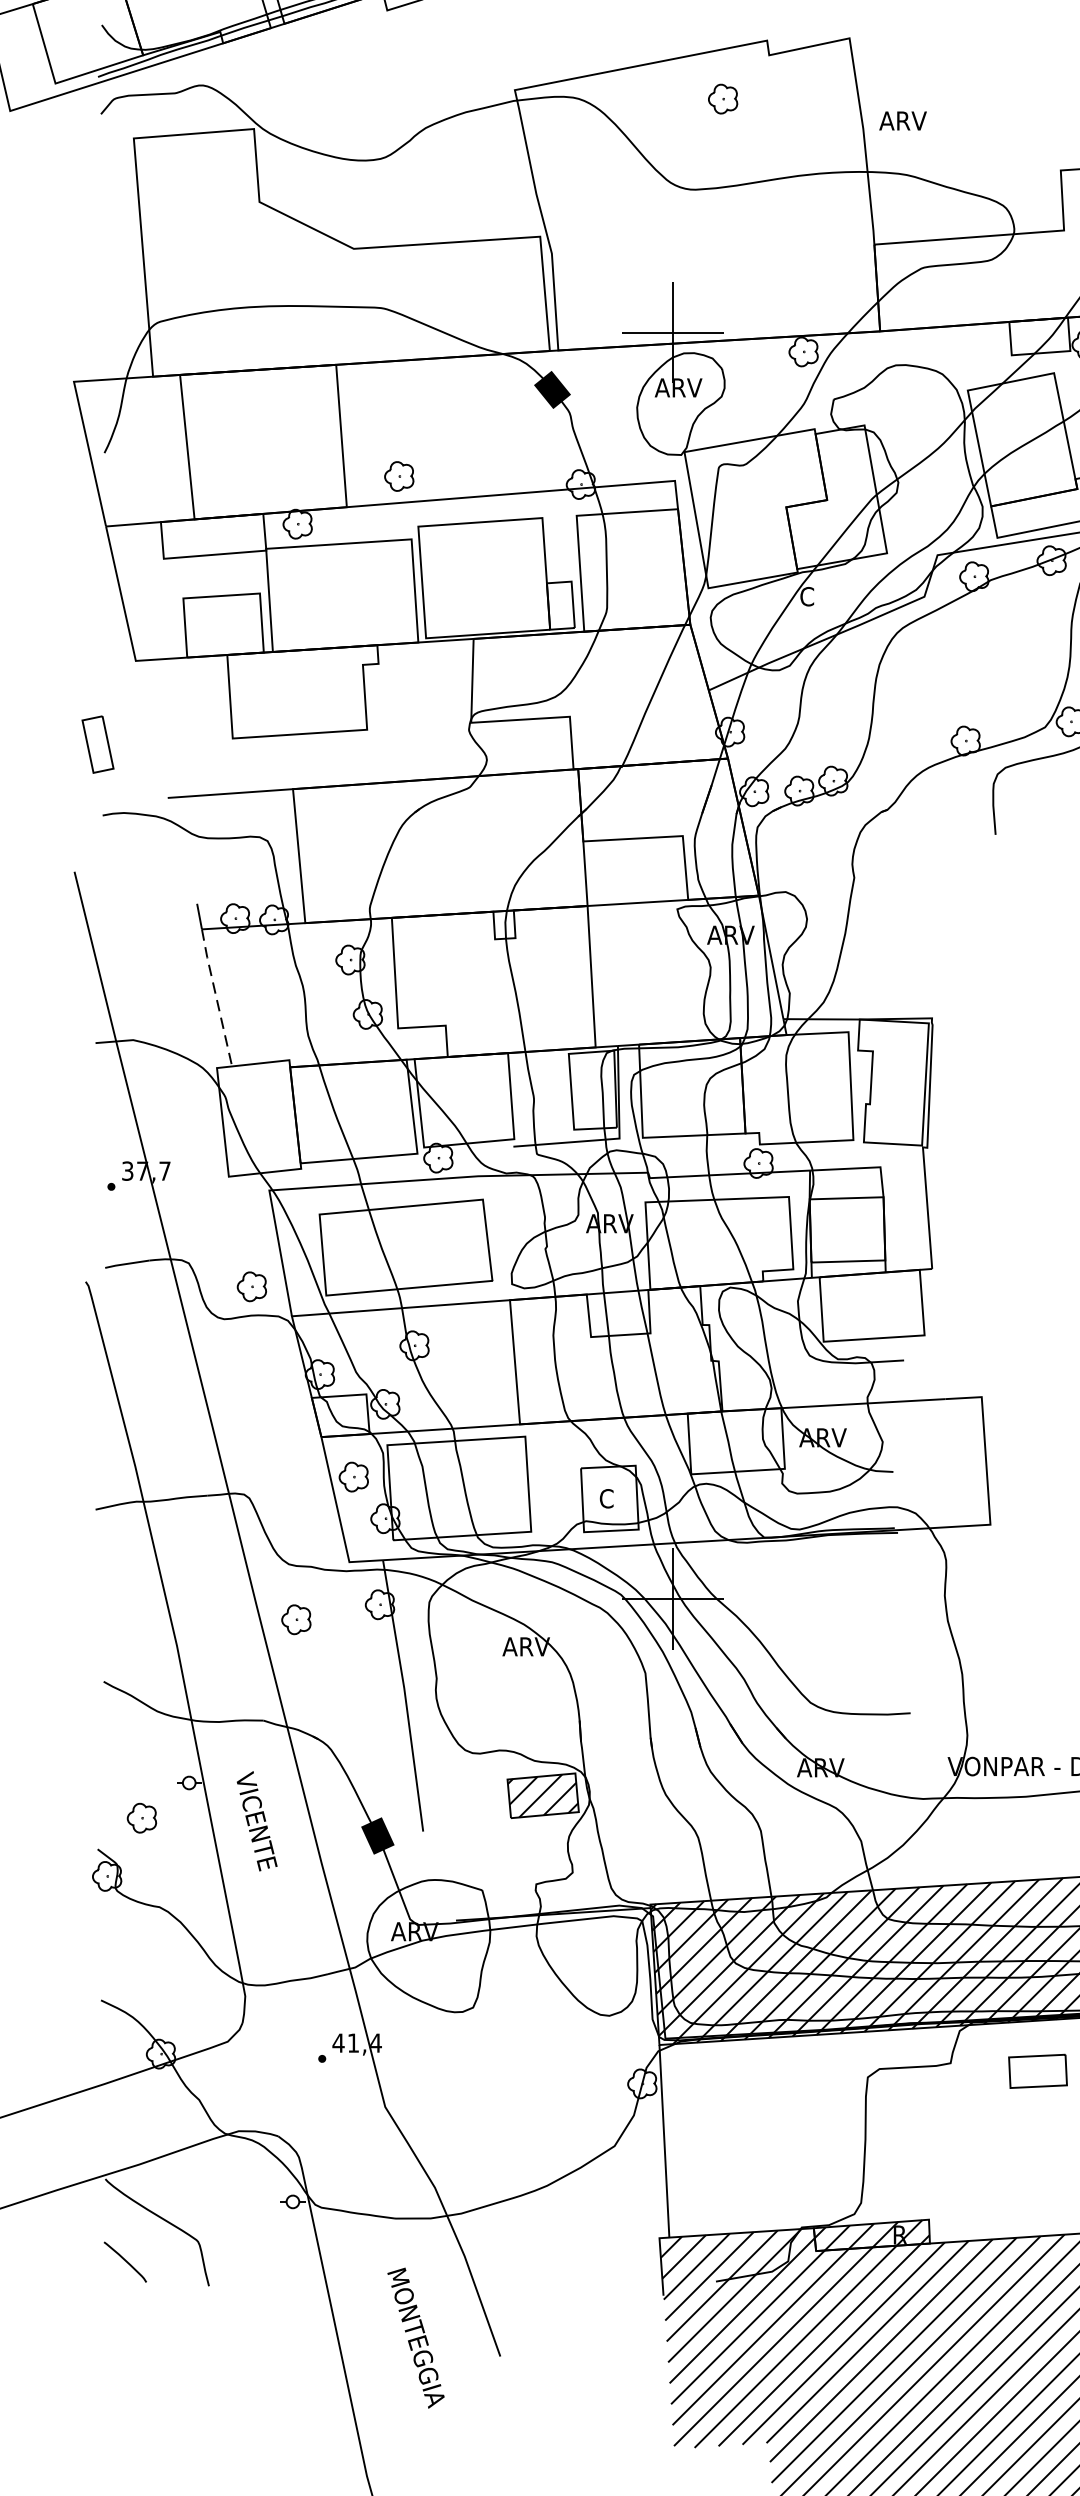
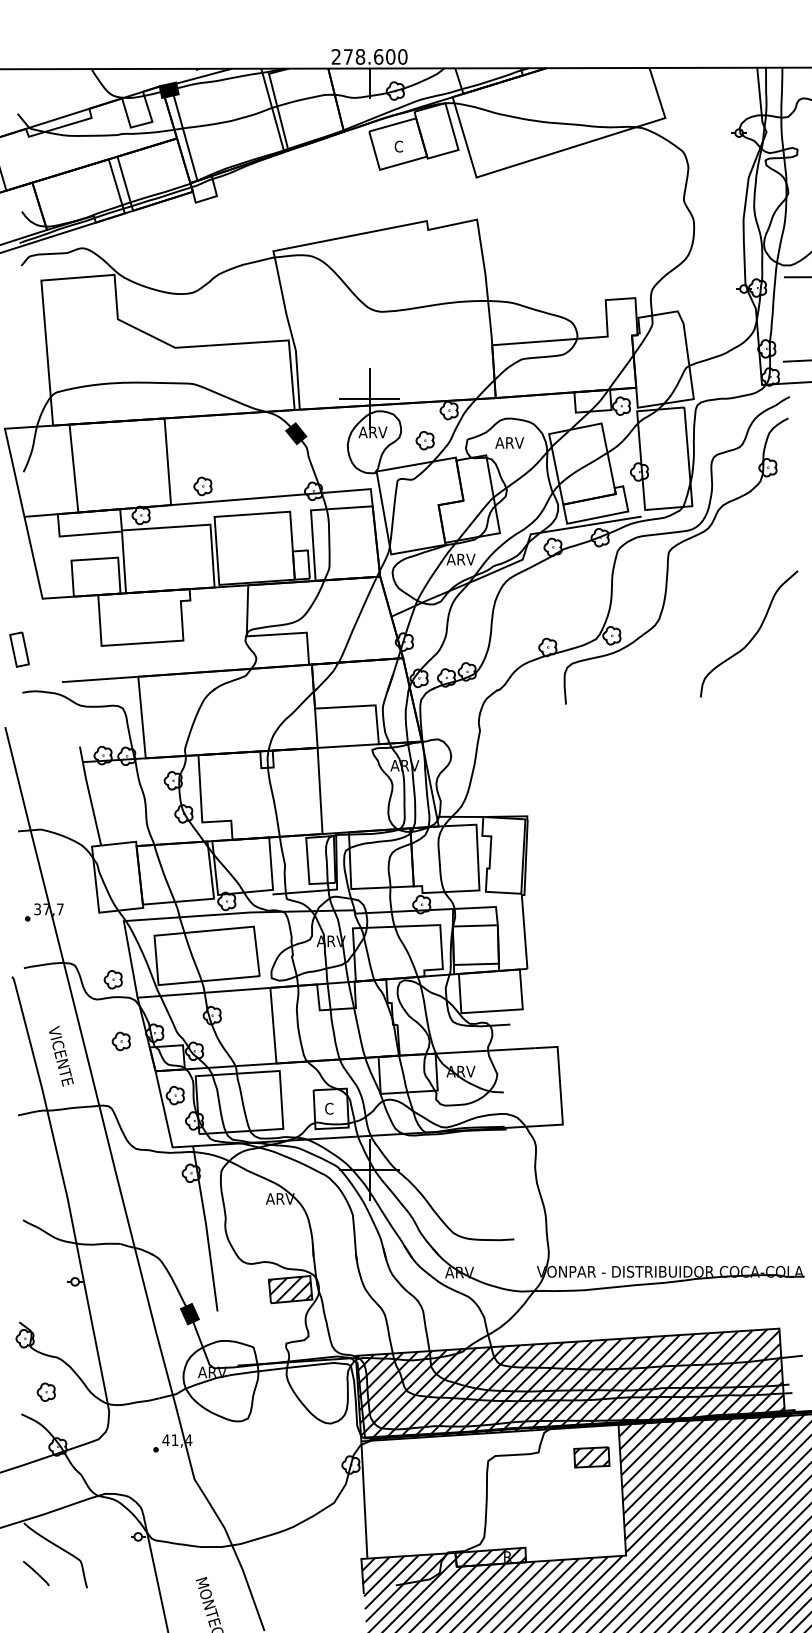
part: (722, 98) -> (424, 440), moved
text: (902, 120) -> (509, 442), moved
text: (822, 596) -> (460, 559), C -> ARV
line: (216, 997) -> (91, 803), dashed -> solid
part: (295, 1619) -> (120, 1041), moved
part: (140, 1816) -> (45, 1391), moved
text: (257, 1820) -> (61, 1055), moved
hatch: (1037, 2071) -> (591, 1457), added

